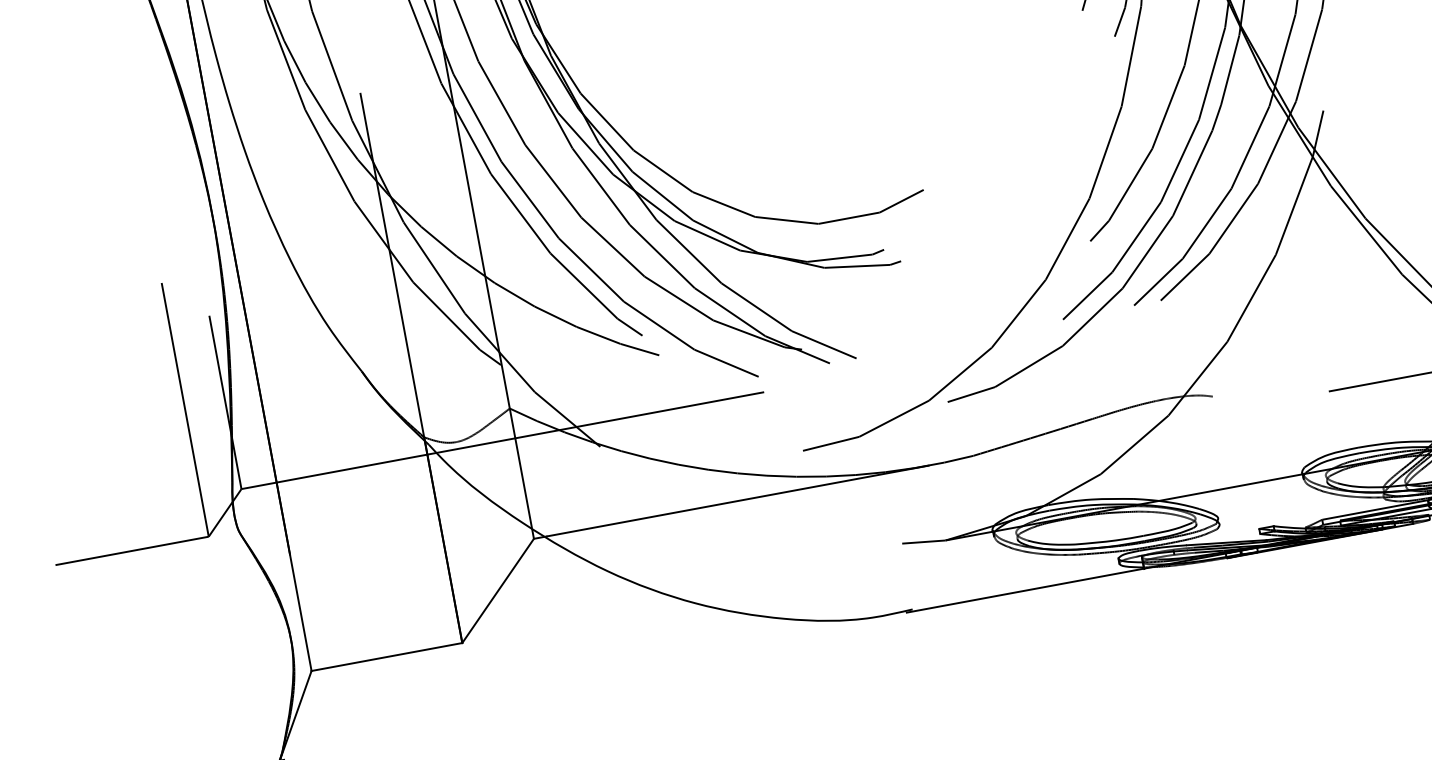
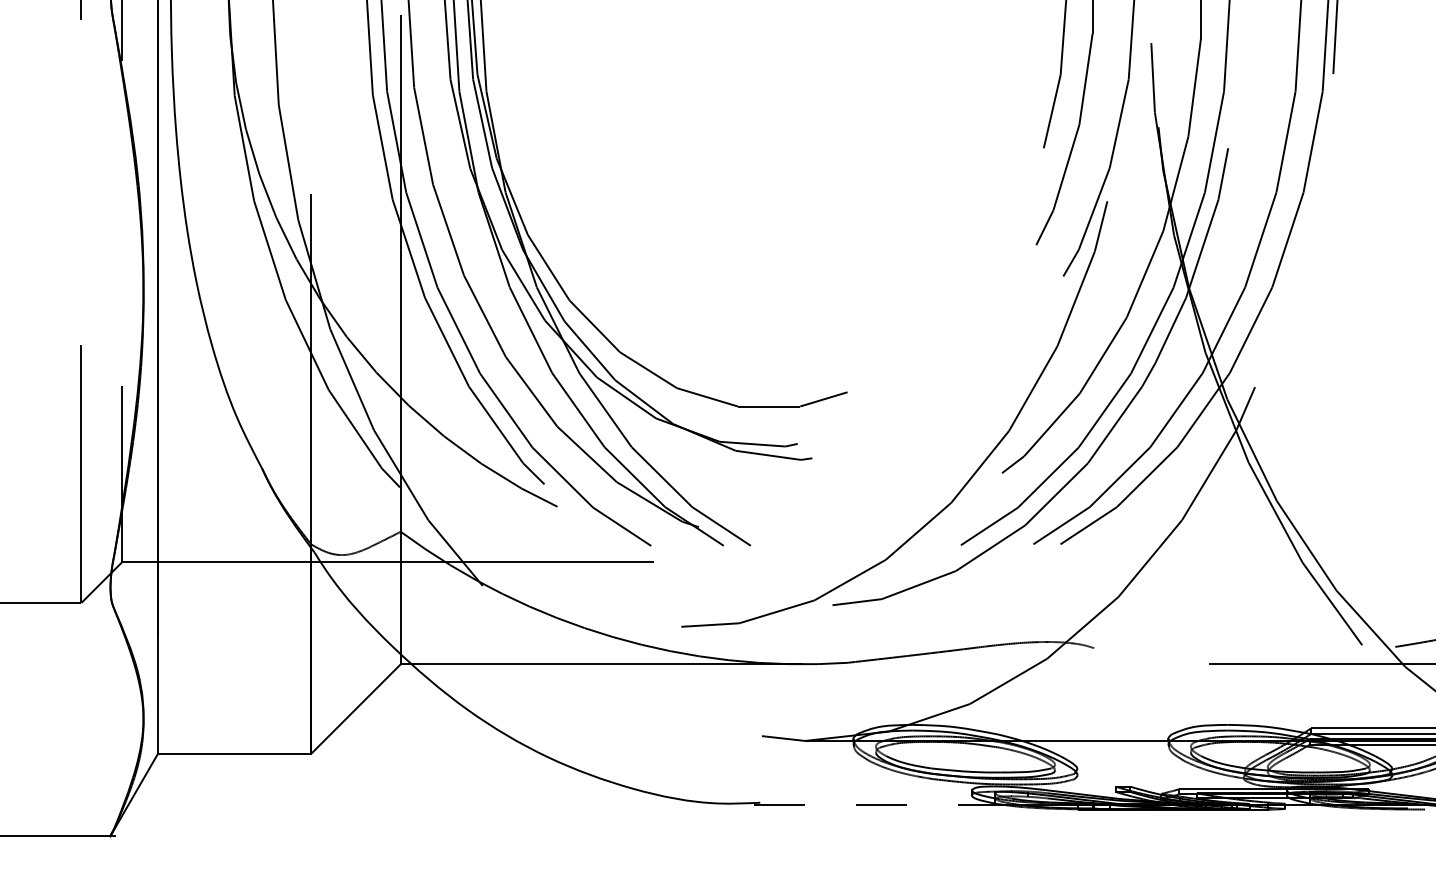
line: (1025, 590) -> (874, 804), solid -> dashed

